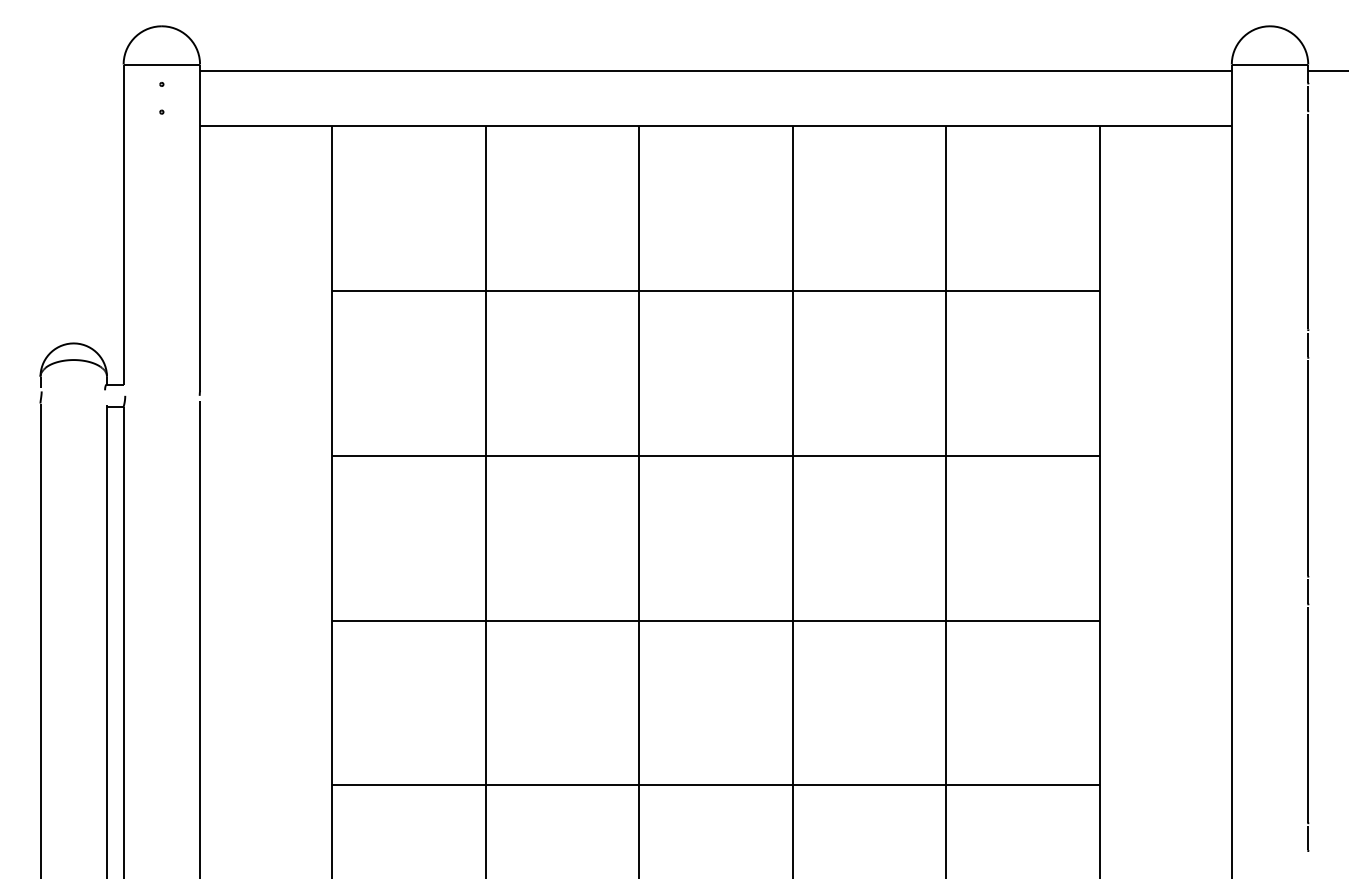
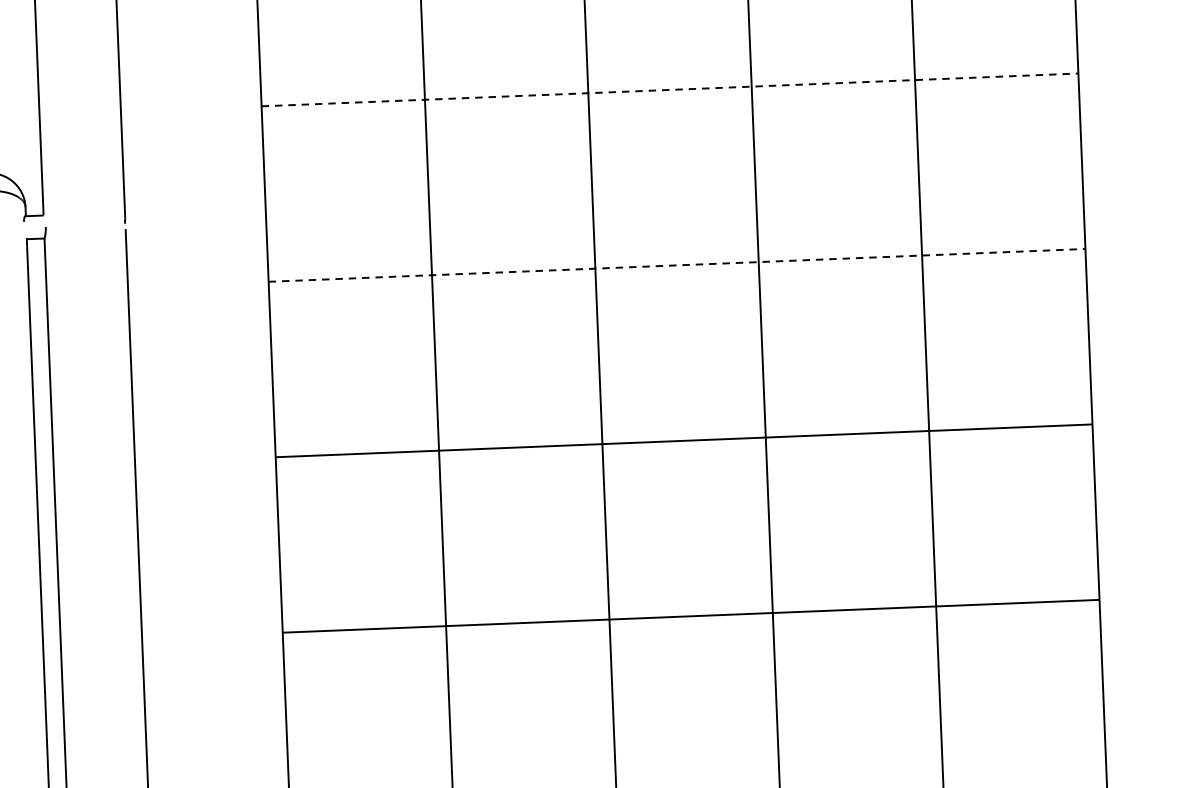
line: (715, 290) -> (669, 89), solid -> dashed
line: (715, 455) -> (676, 265), solid -> dashed

